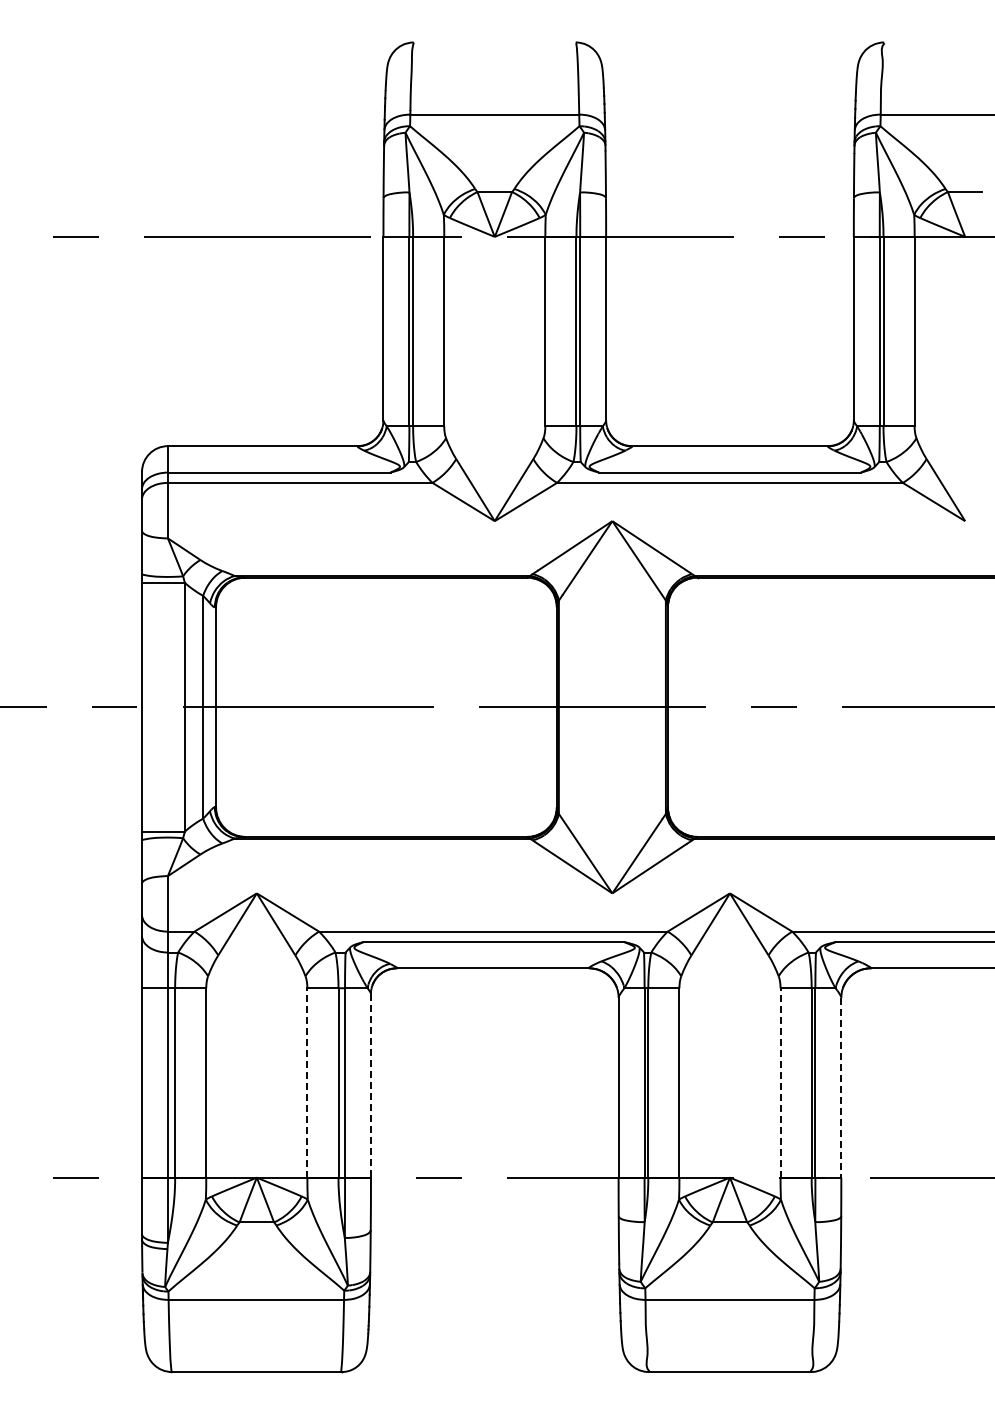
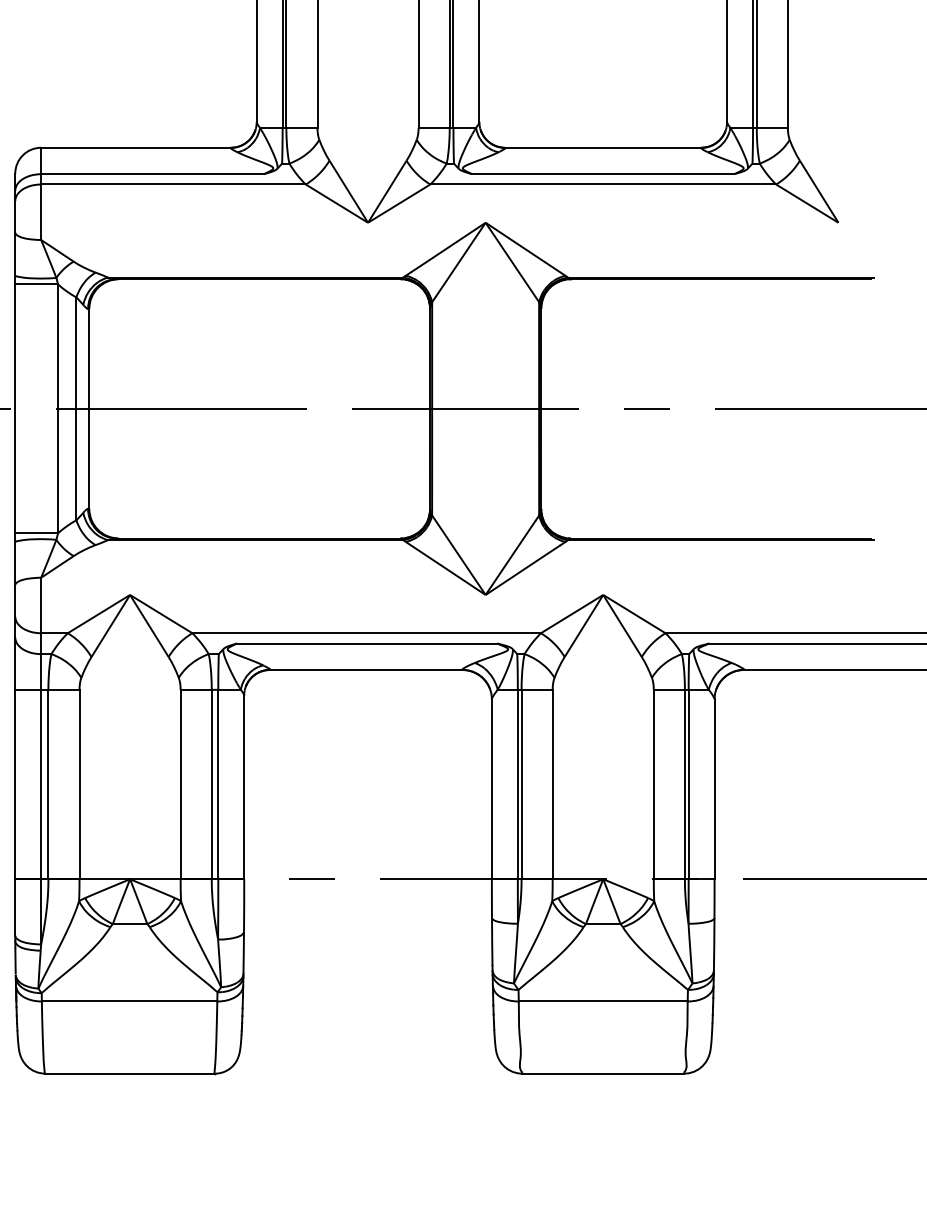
line: (307, 1082) -> (180, 784), dashed -> solid
line: (780, 1082) -> (653, 784), dashed -> solid
line: (370, 1085) -> (243, 787), dashed -> solid
line: (841, 1088) -> (714, 790), dashed -> solid

